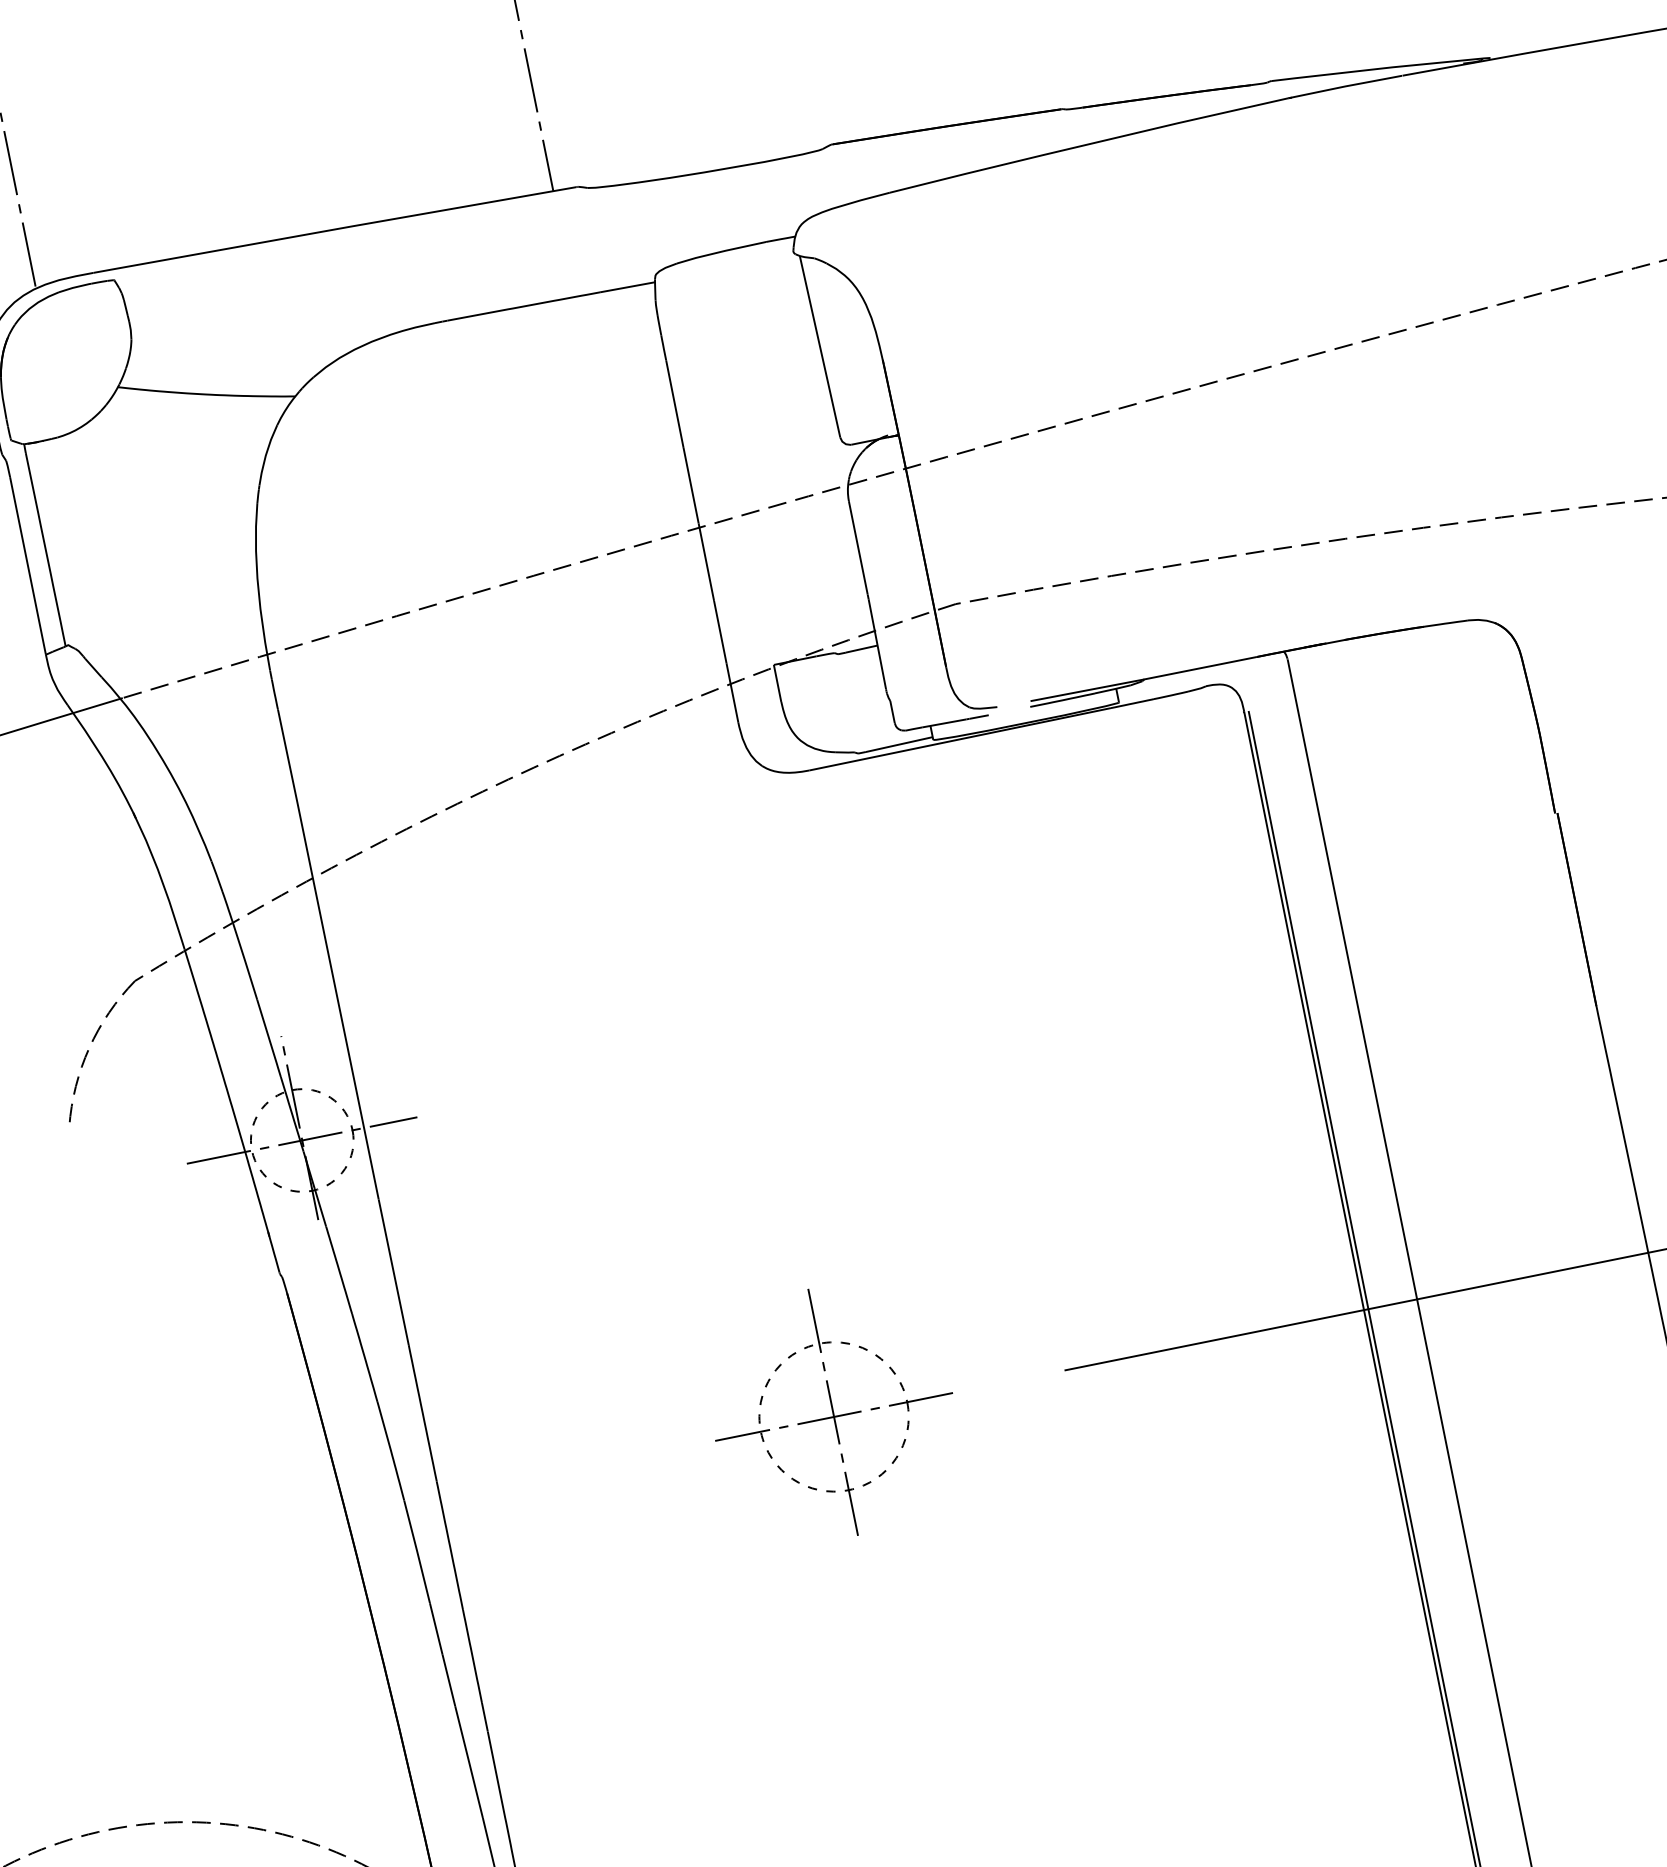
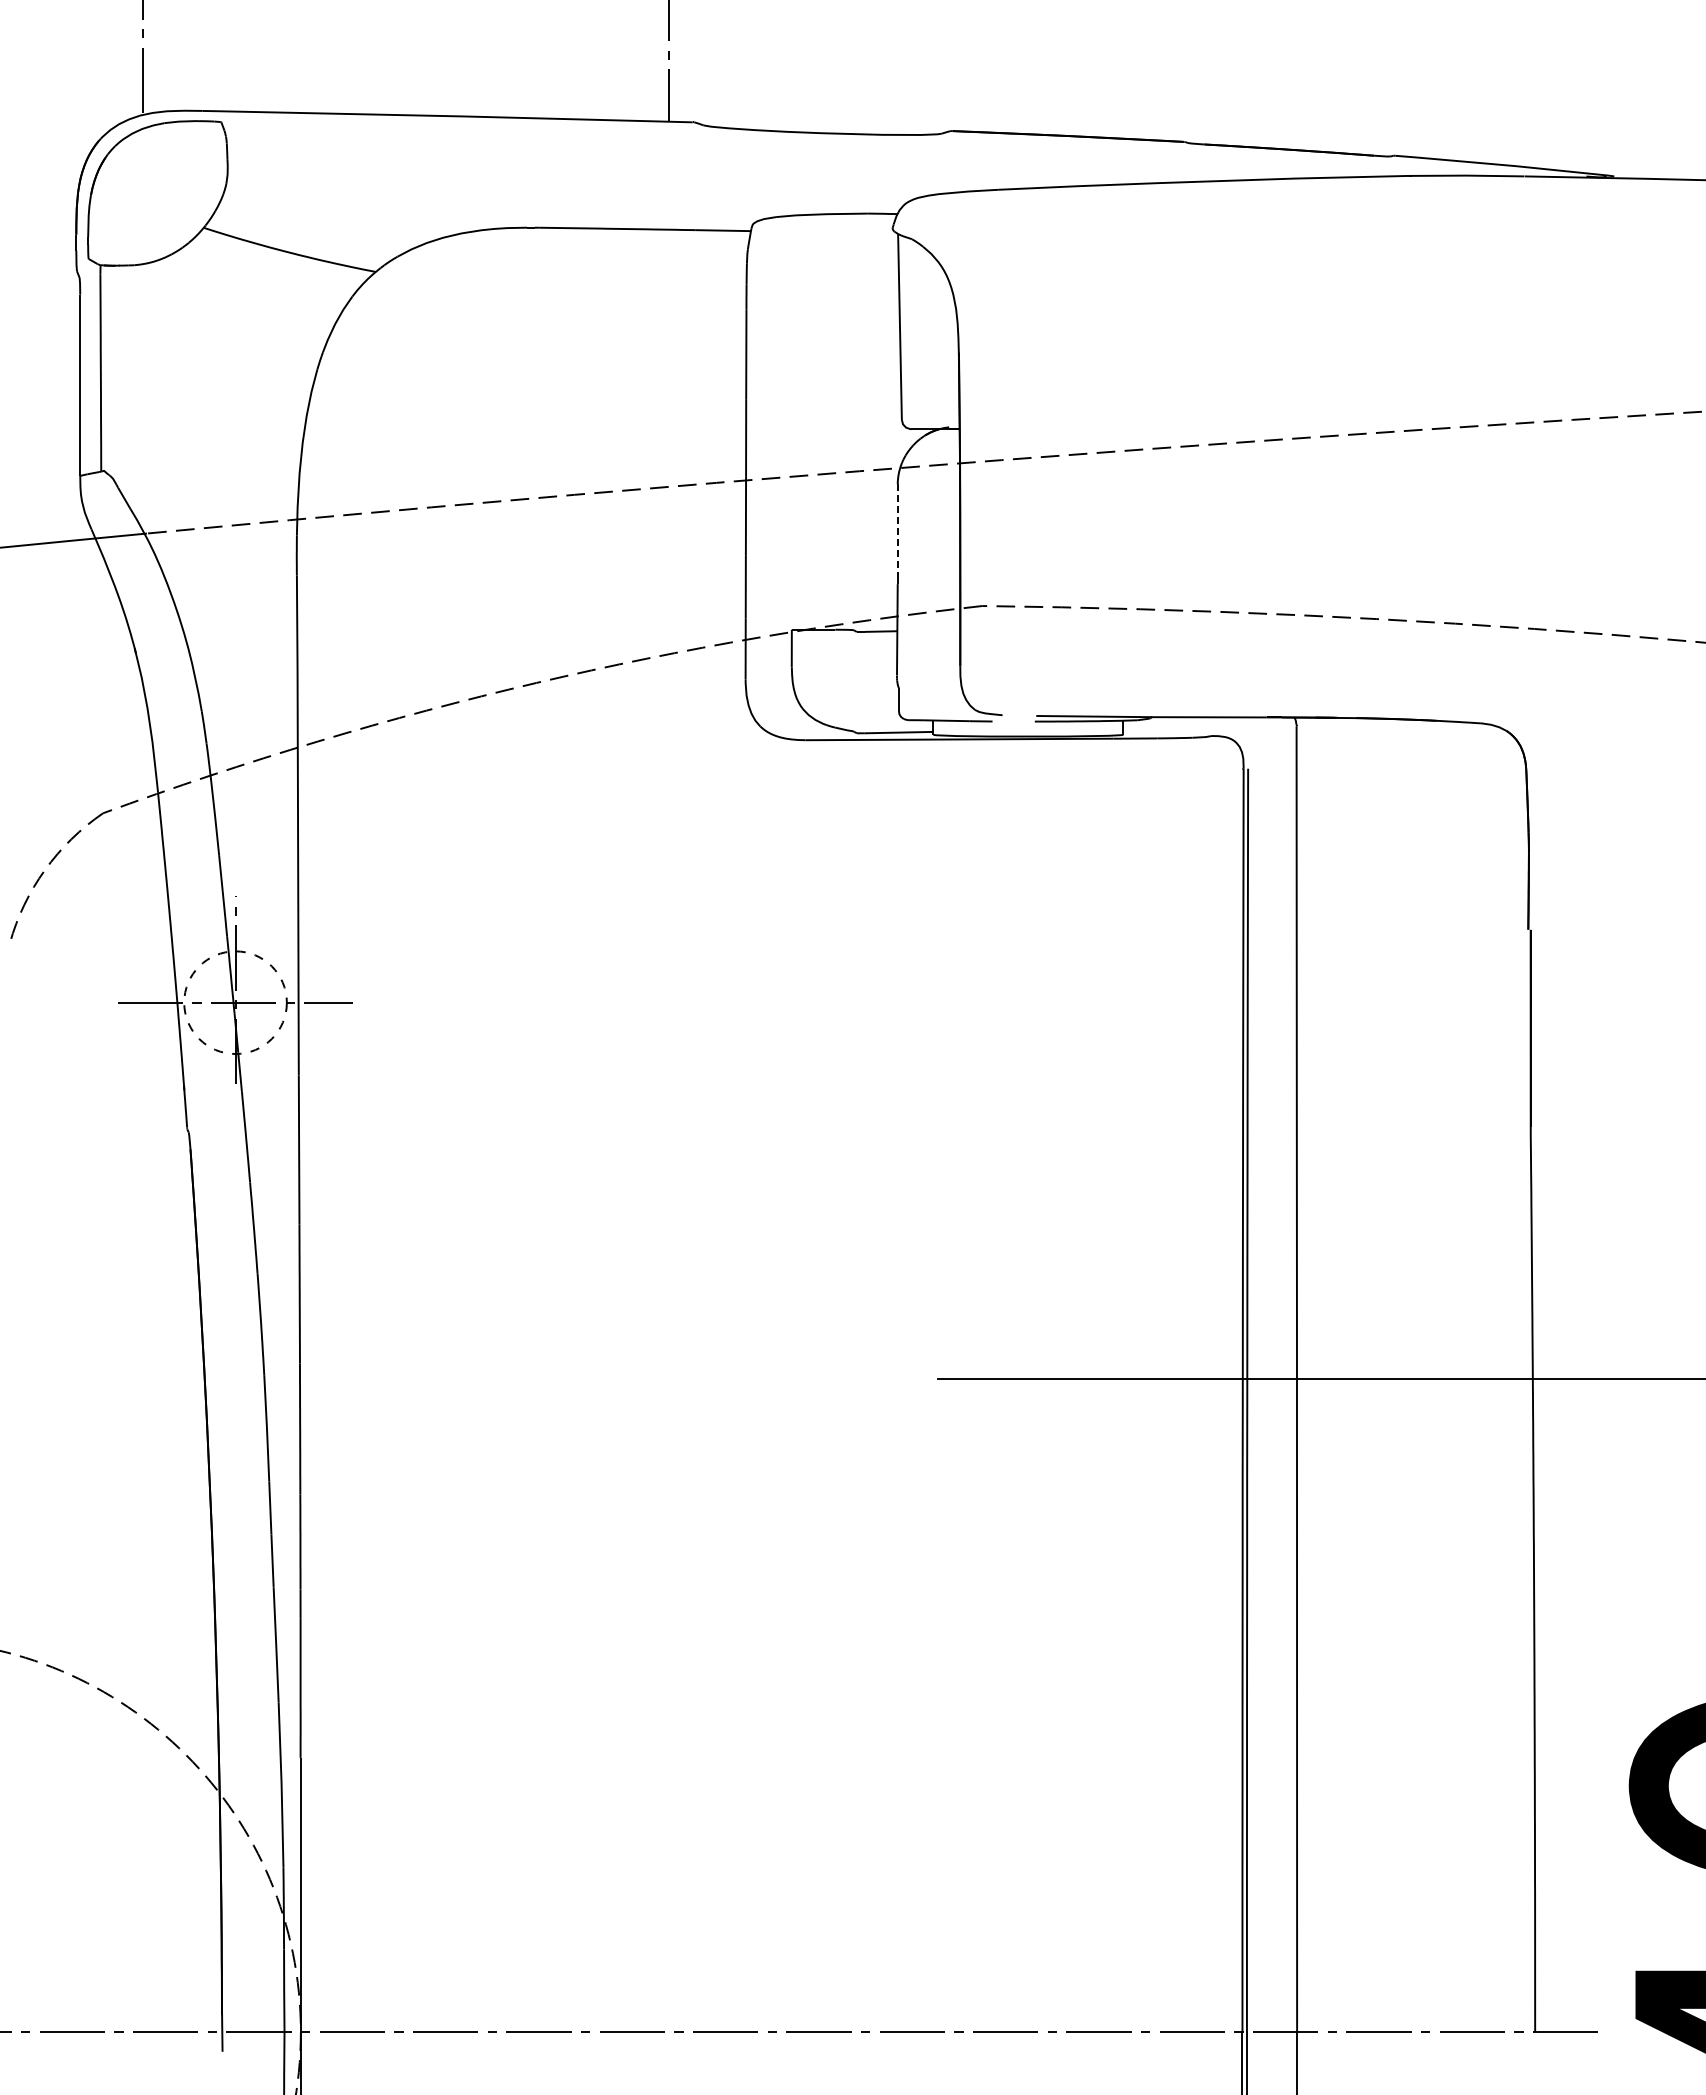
line: (858, 547) -> (897, 531), solid -> dashed
part: (833, 1411) -> (702, 1373), removed

